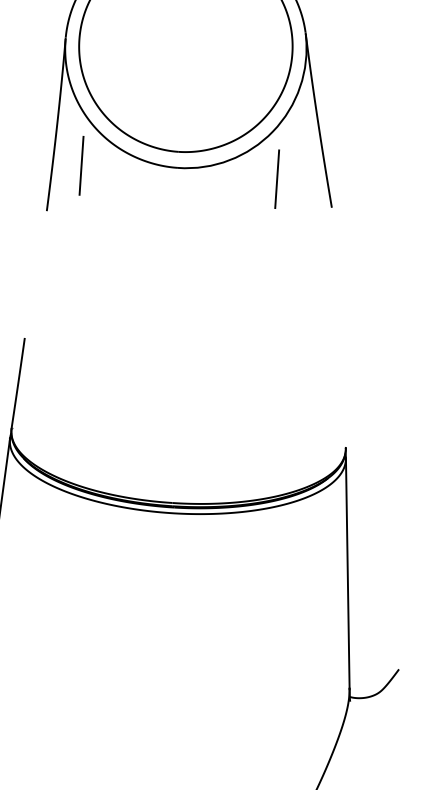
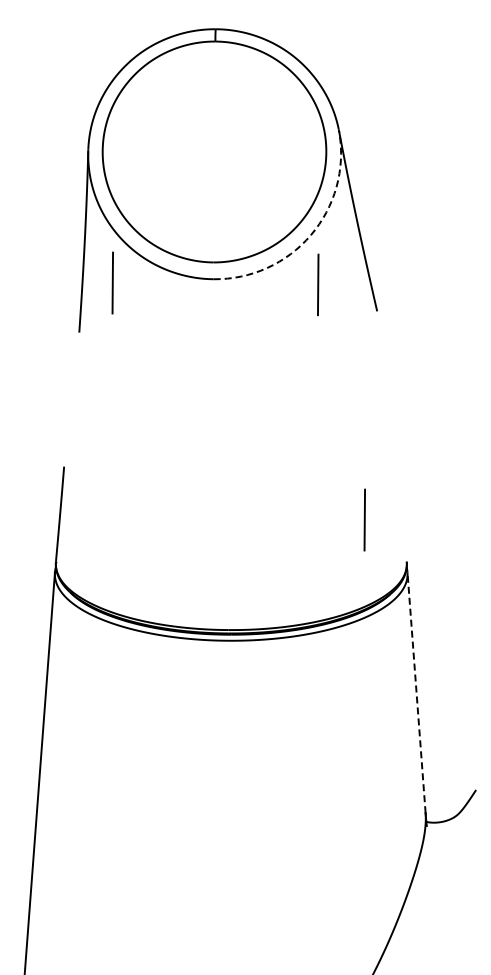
arc: (272, 131) -> (310, 235), solid -> dashed
line: (307, 405) -> (364, 519), added
line: (347, 573) -> (416, 692), solid -> dashed

